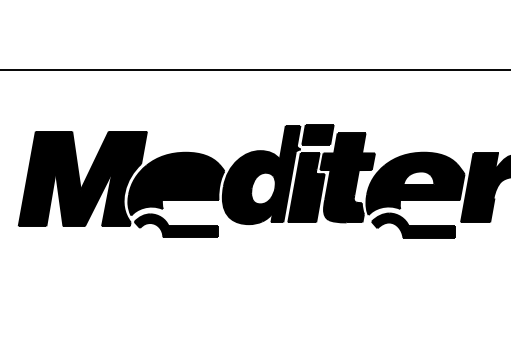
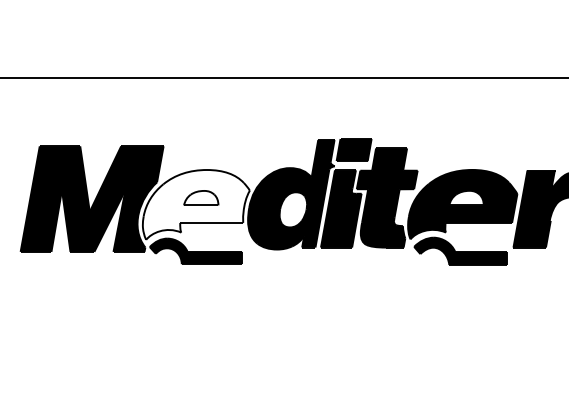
fill: (176, 183) -> (196, 204), removed

